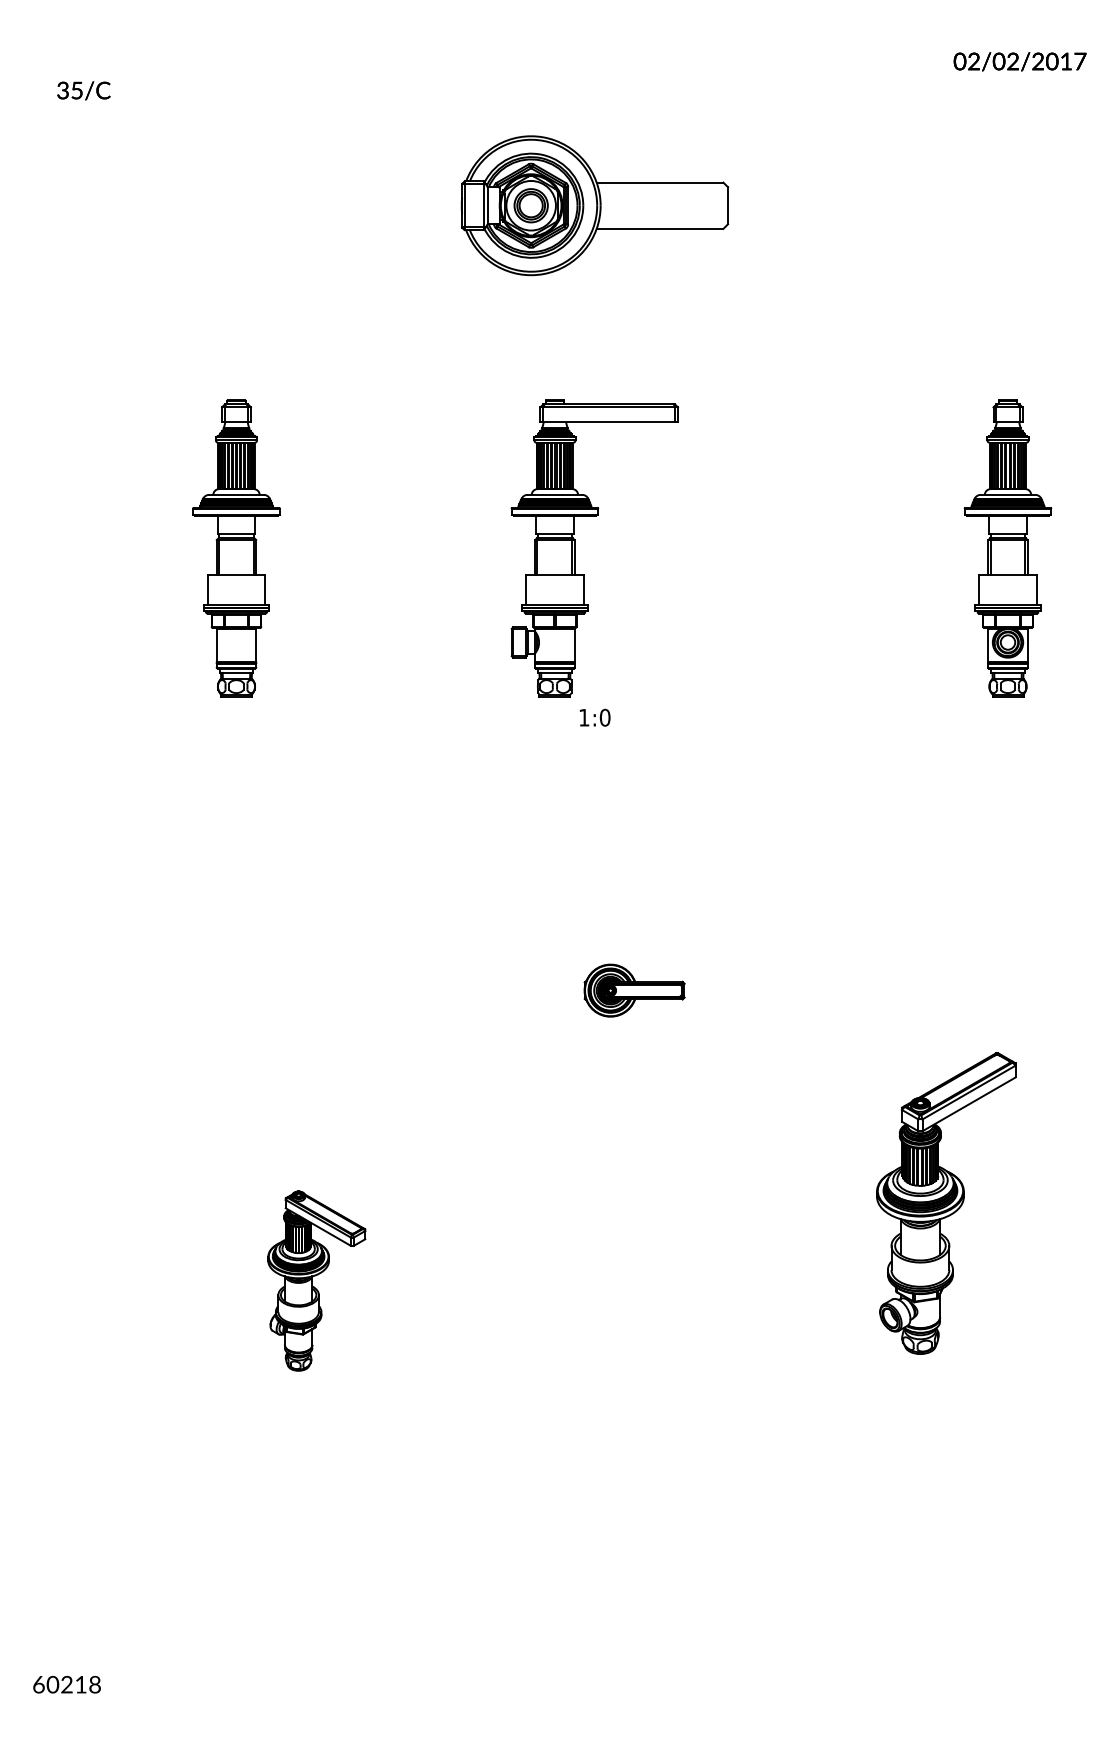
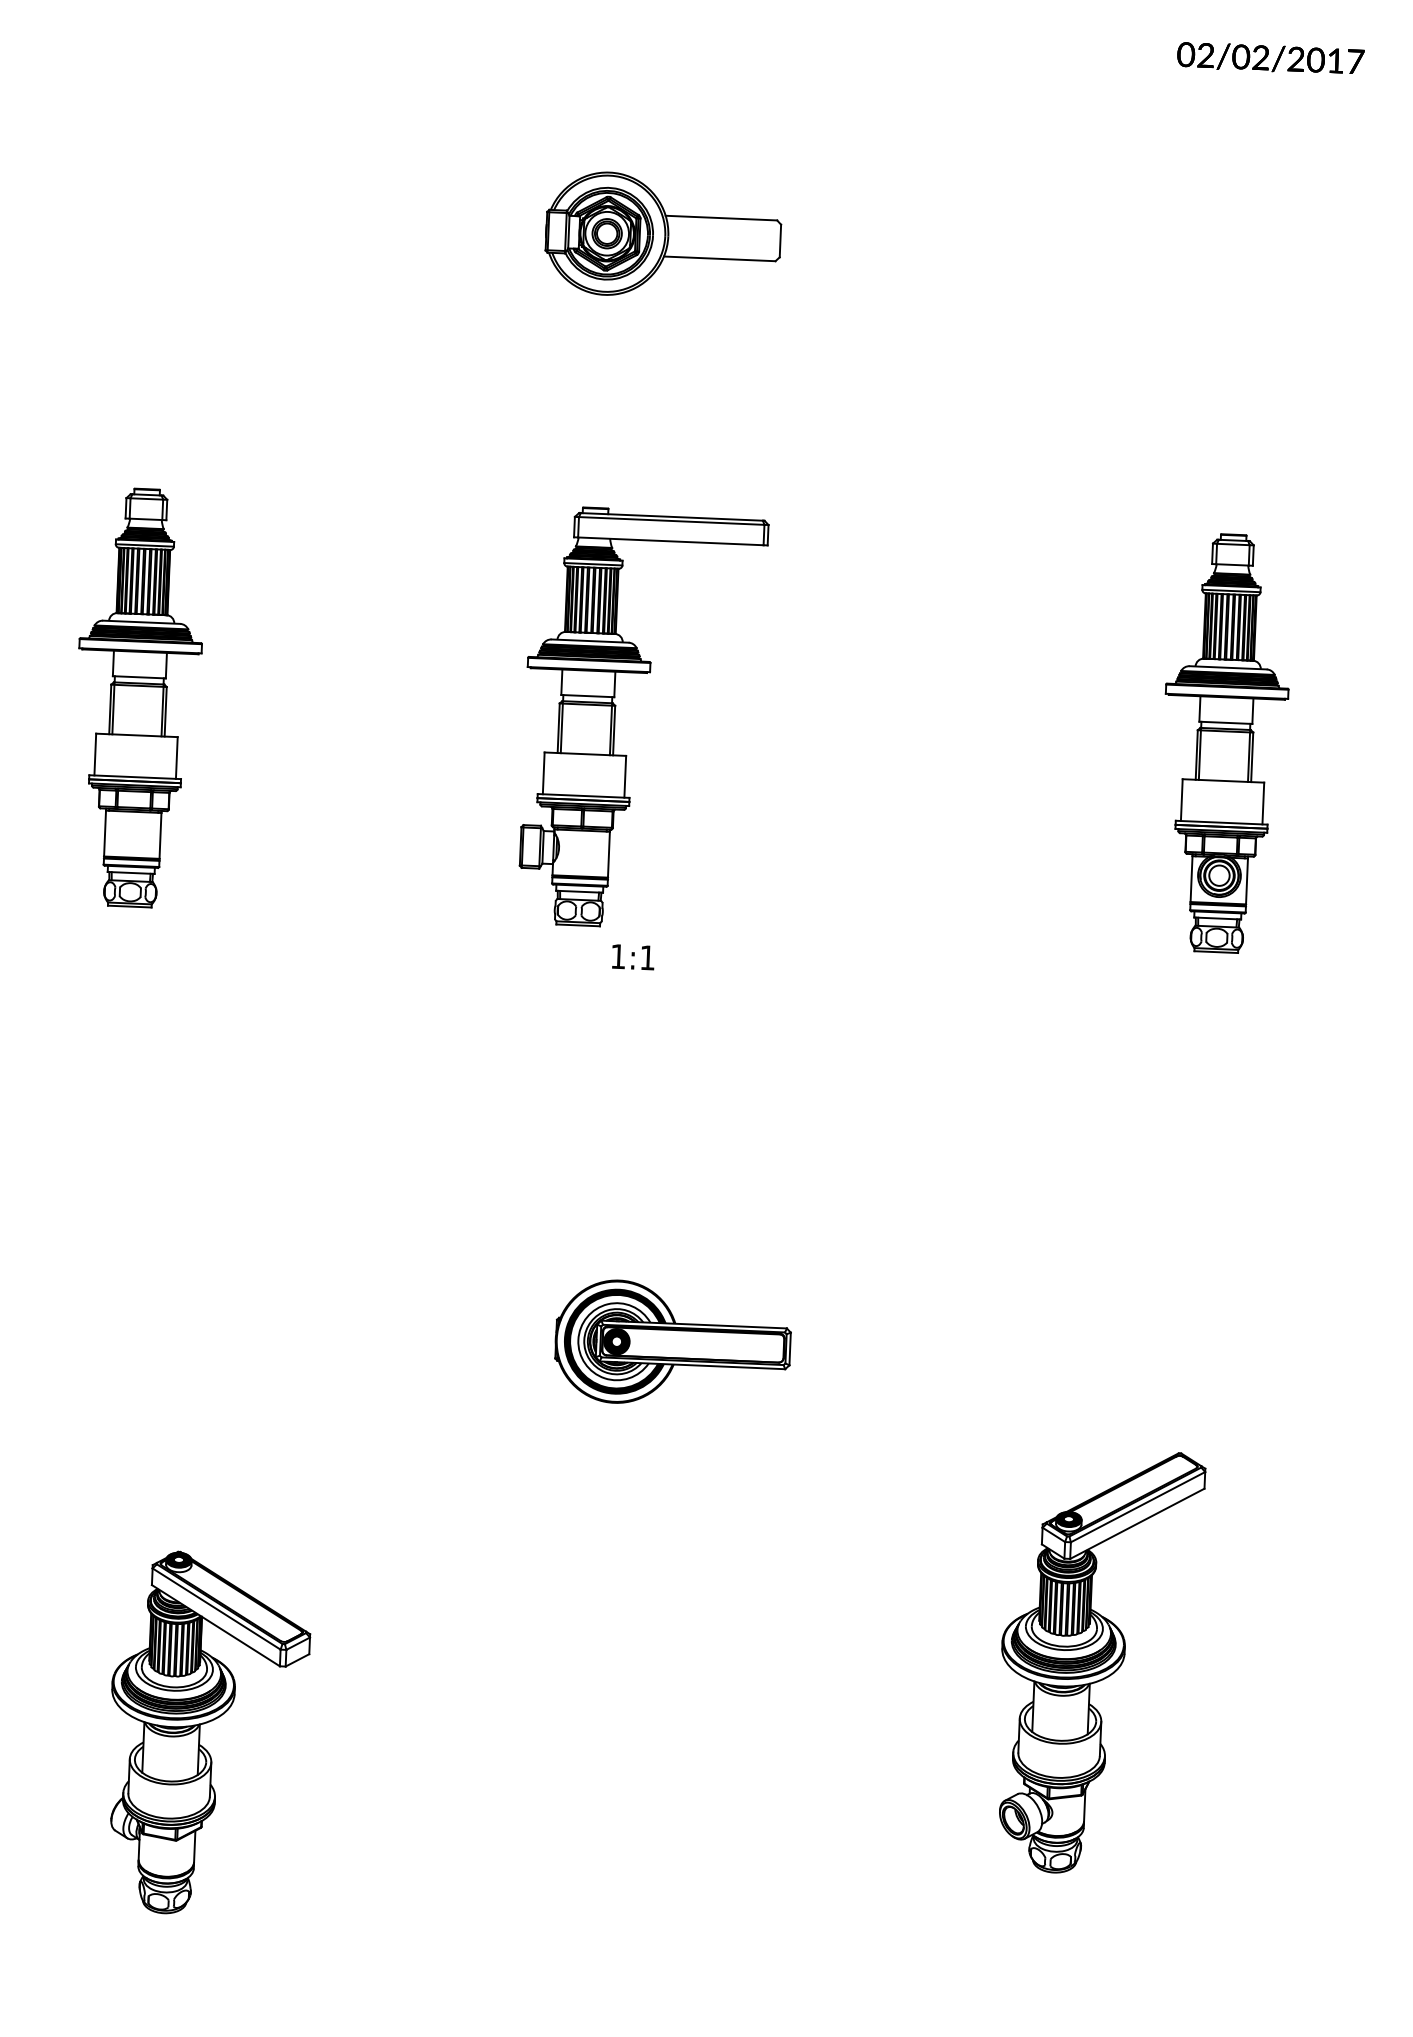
part: (594, 205) -> (662, 235), size x0.62
text: (604, 717) -> (646, 957), 1:0 -> 1:1
part: (634, 990) -> (672, 1343), size x1.67
part: (316, 1280) -> (207, 1733), size x1.43

